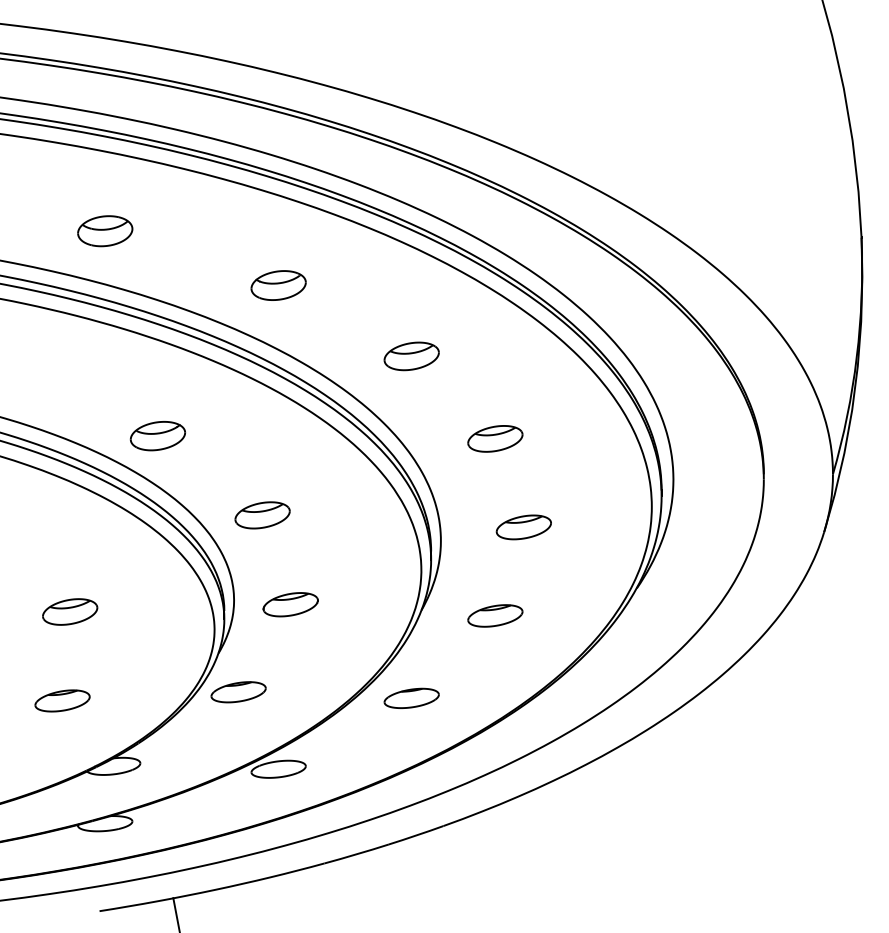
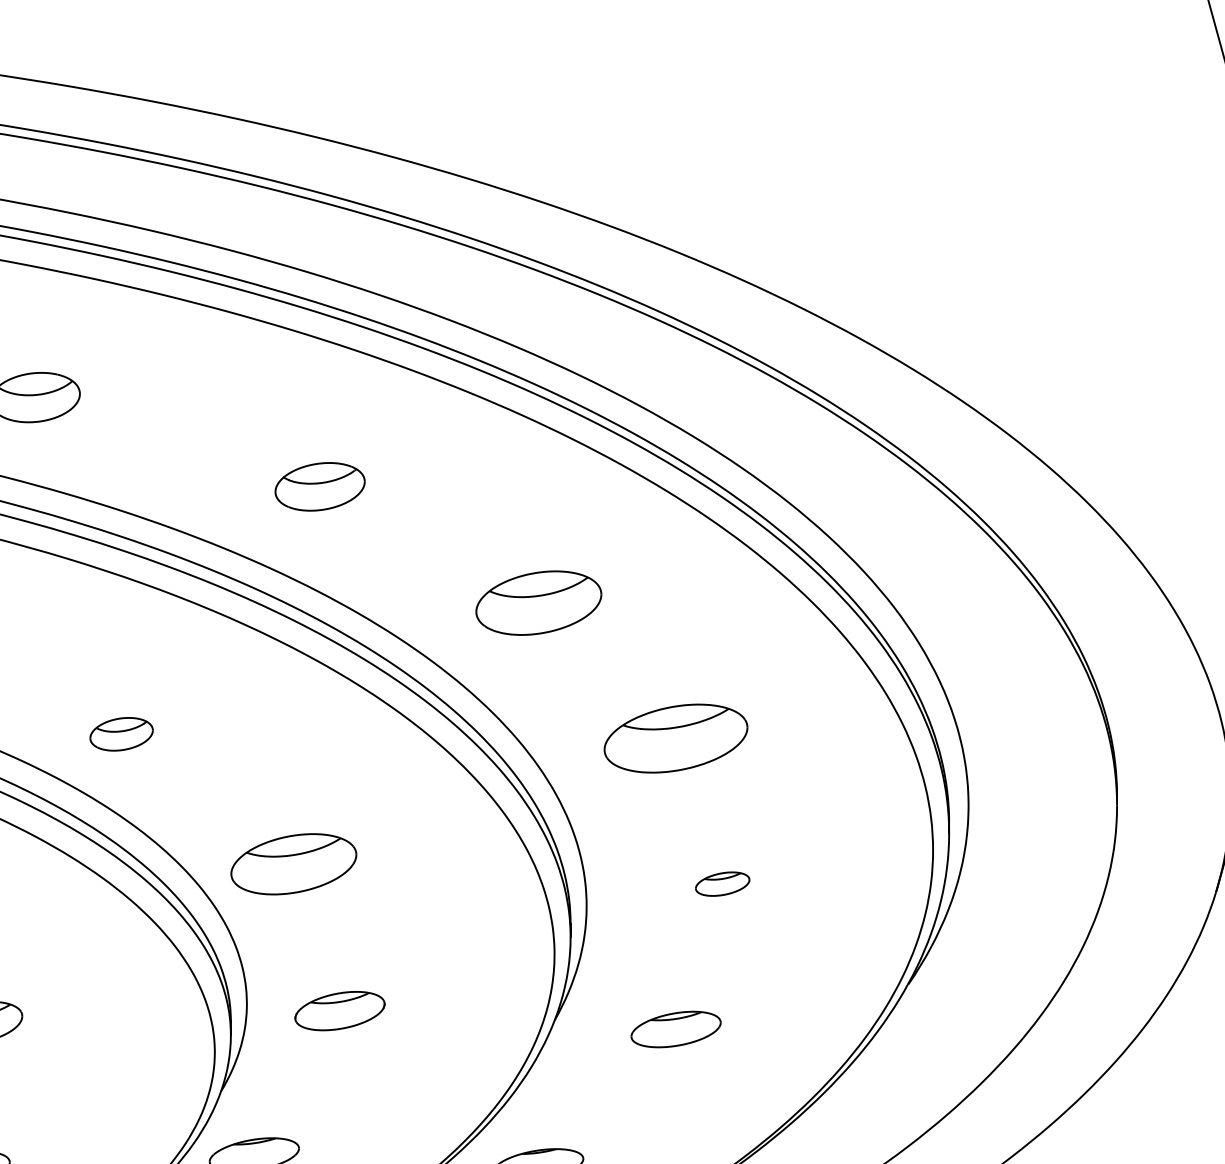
part: (411, 356) -> (538, 603), size x1.4
part: (157, 436) -> (121, 734), size x0.7
part: (495, 438) -> (676, 738), size x1.6
part: (262, 515) -> (293, 864), size x1.4
part: (523, 527) -> (722, 884), size x0.6

